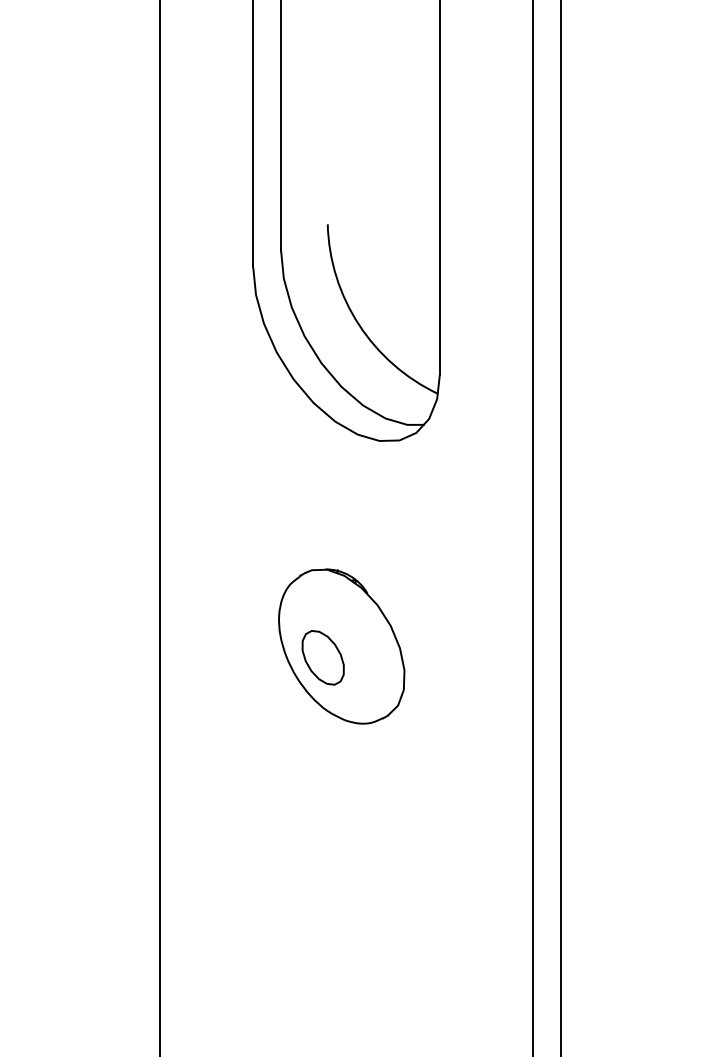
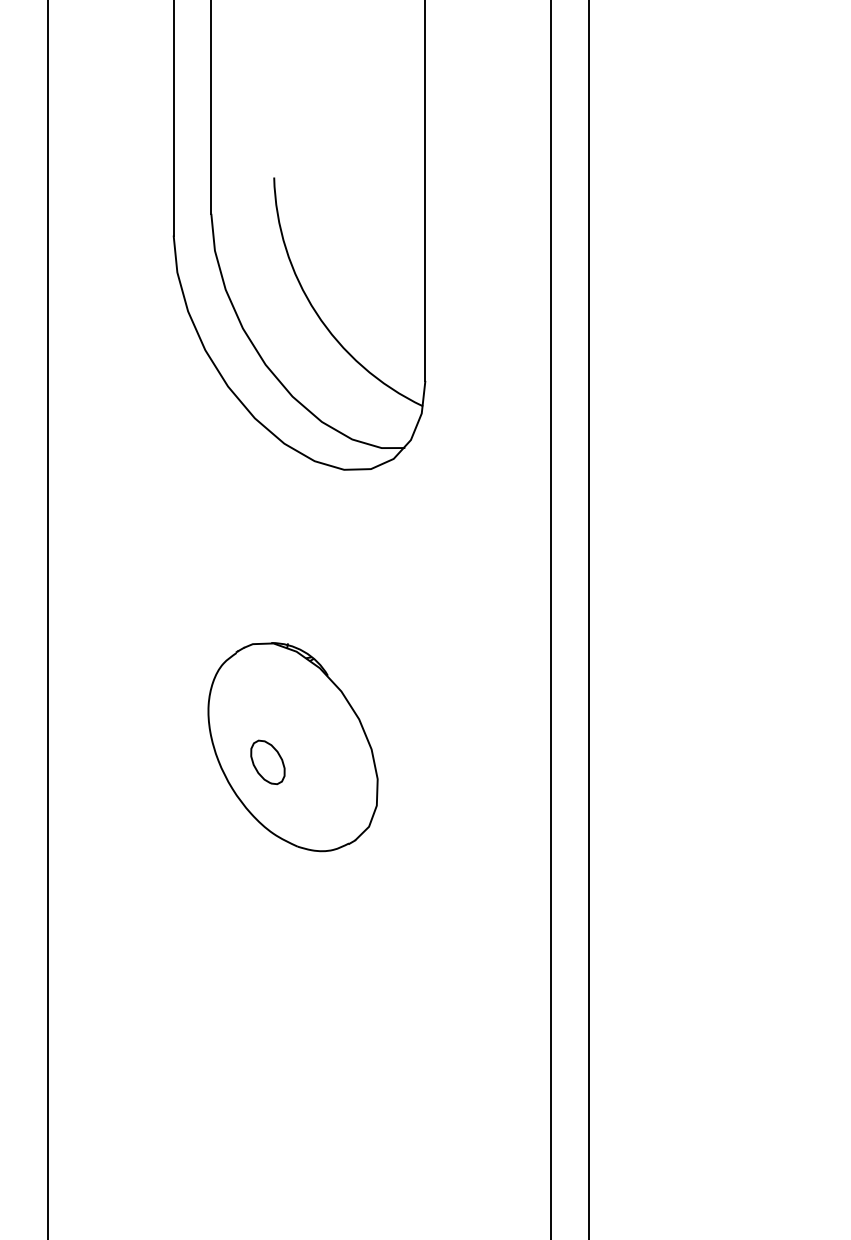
part: (322, 657) -> (267, 761), size x0.6

